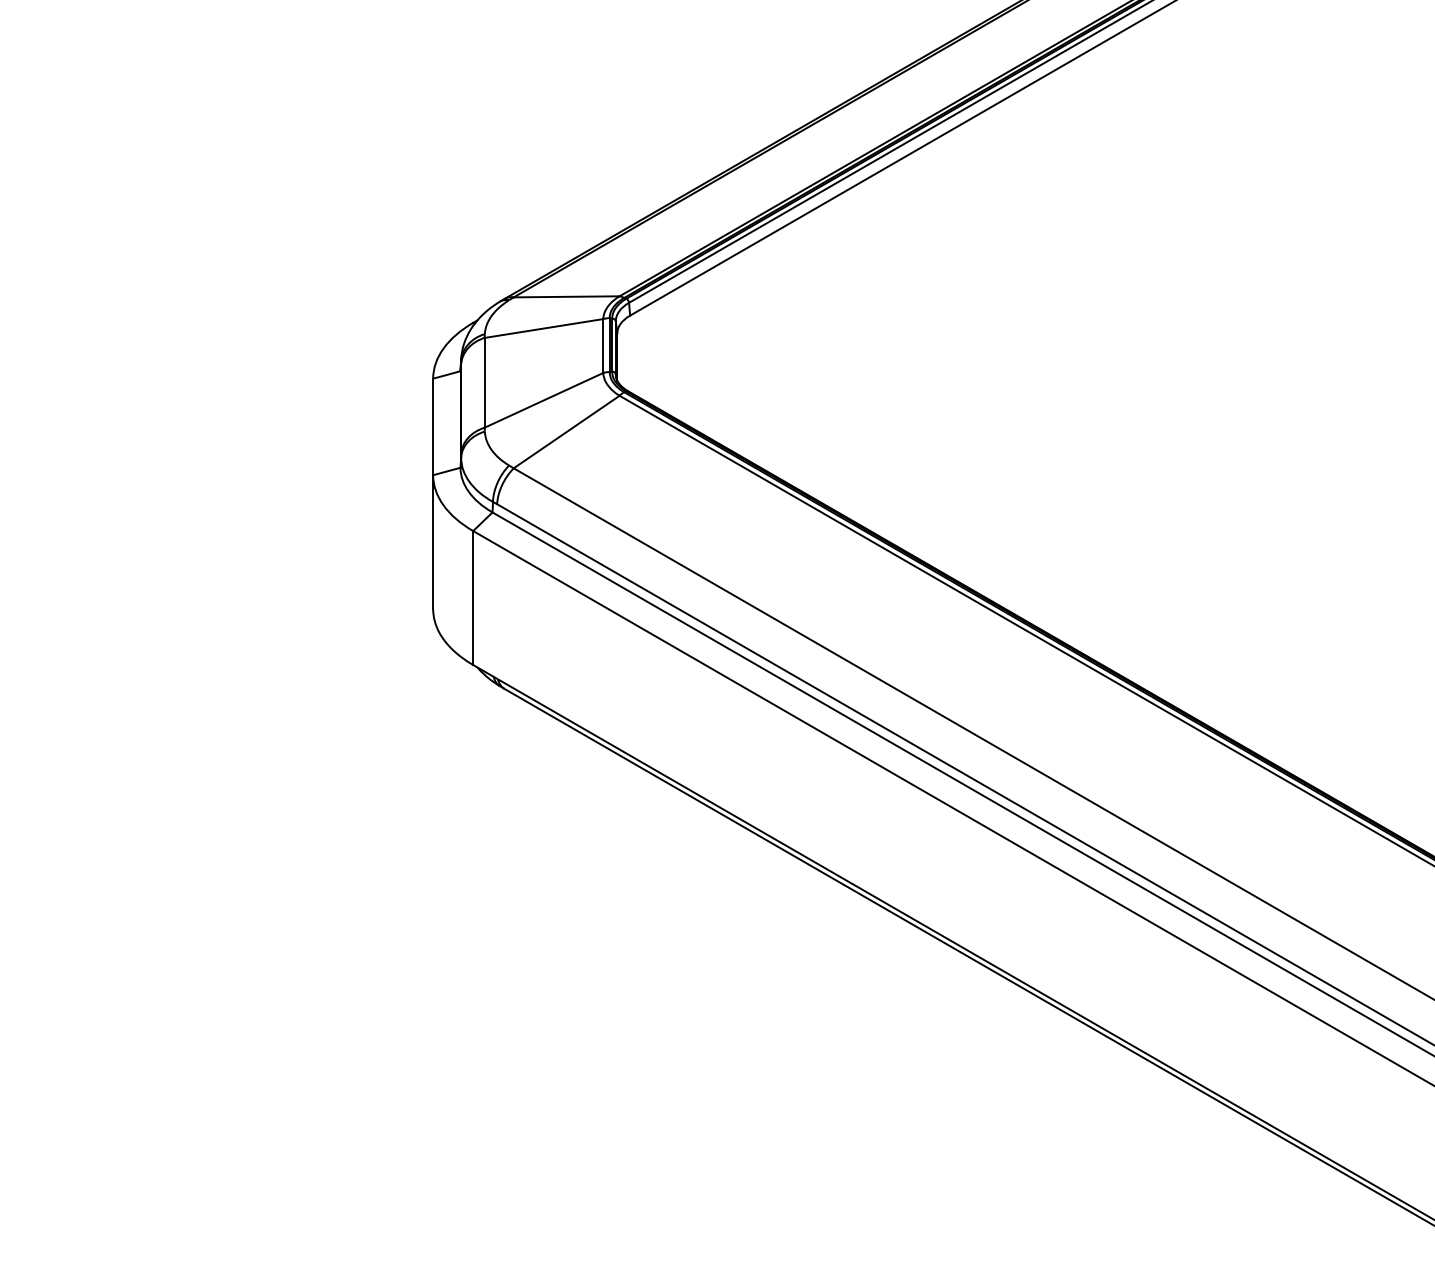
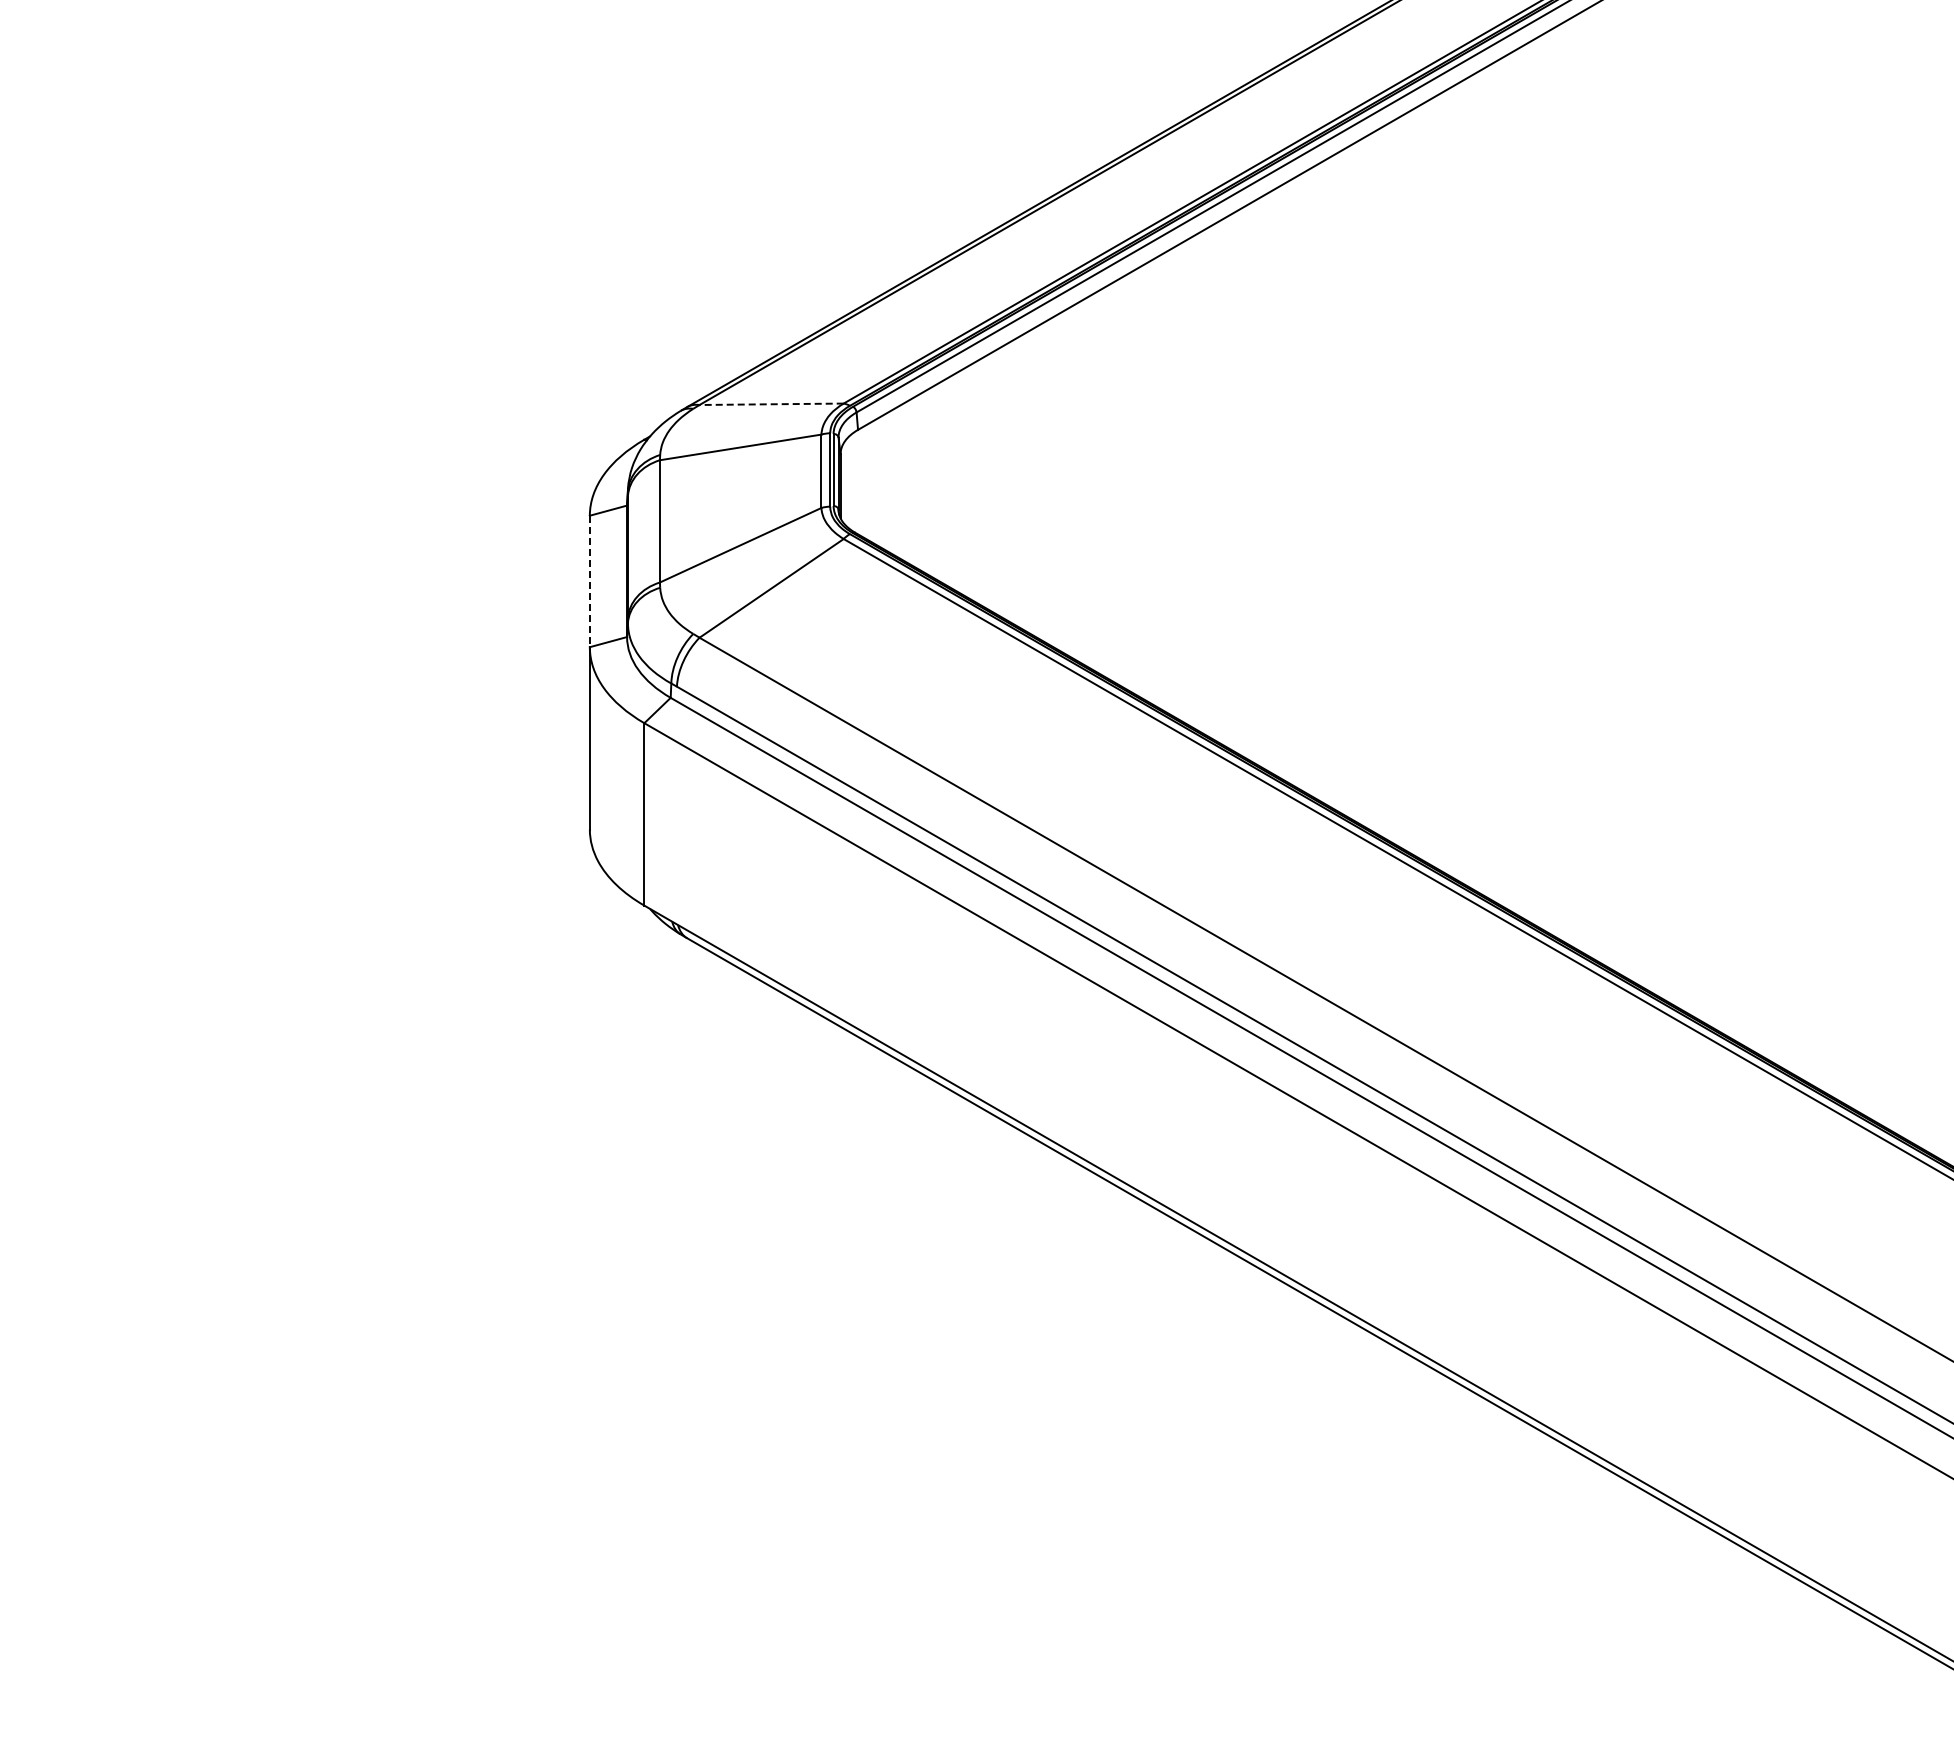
line: (566, 296) -> (771, 404), solid -> dashed
line: (432, 426) -> (589, 581), solid -> dashed

